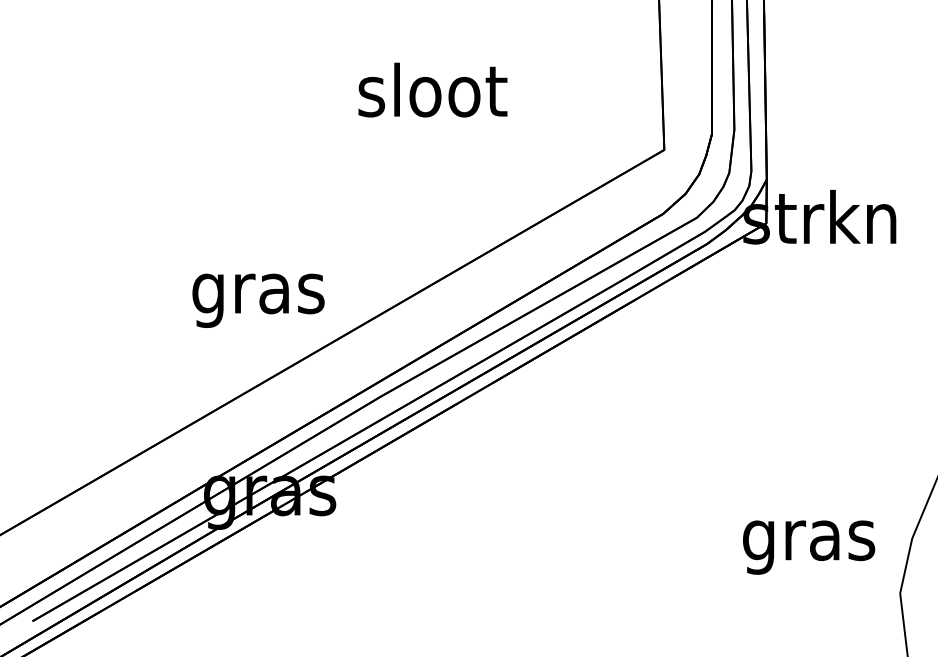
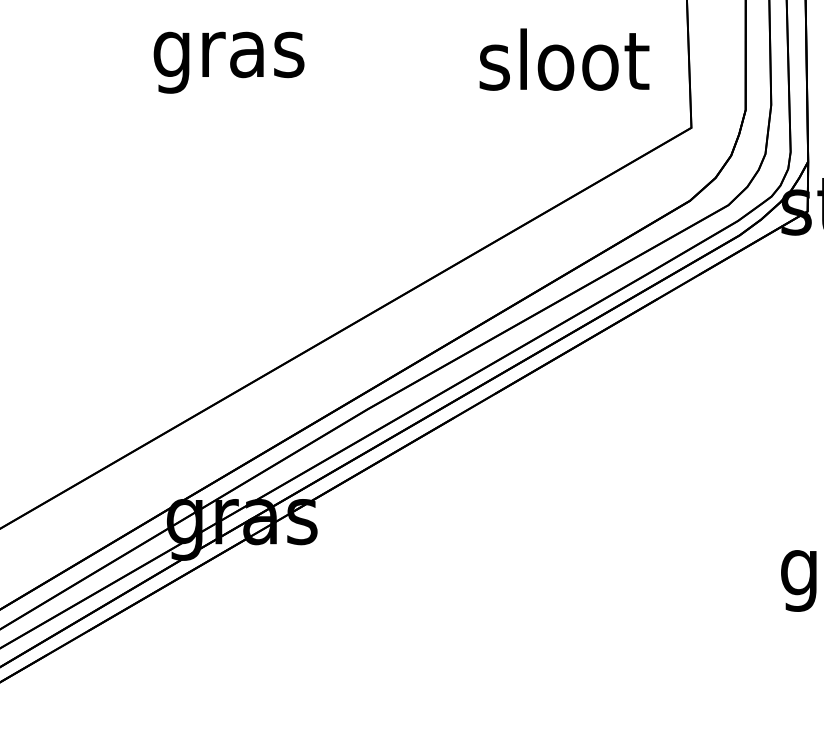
text: (432, 89) -> (564, 58), moved
text: (258, 300) -> (229, 62), moved

